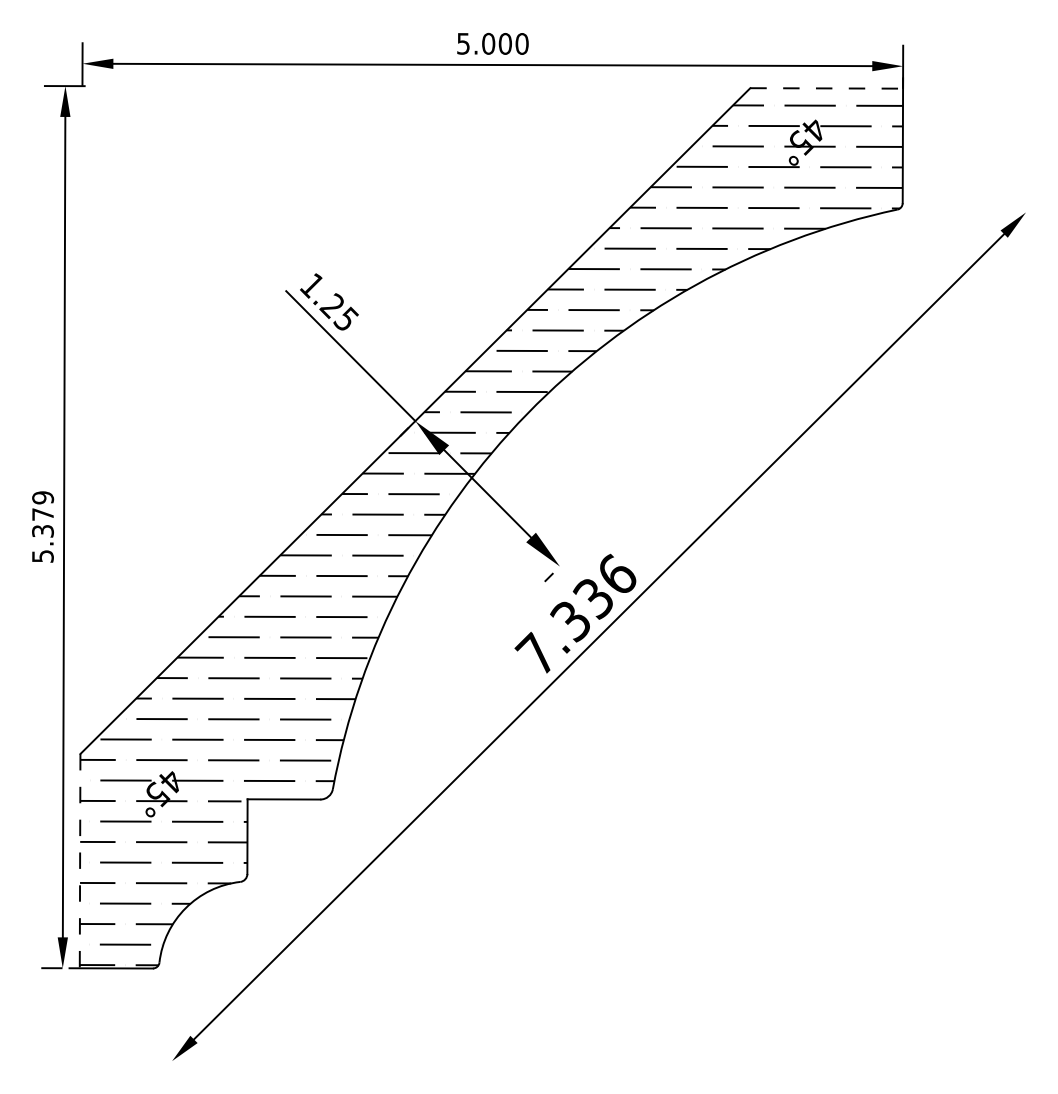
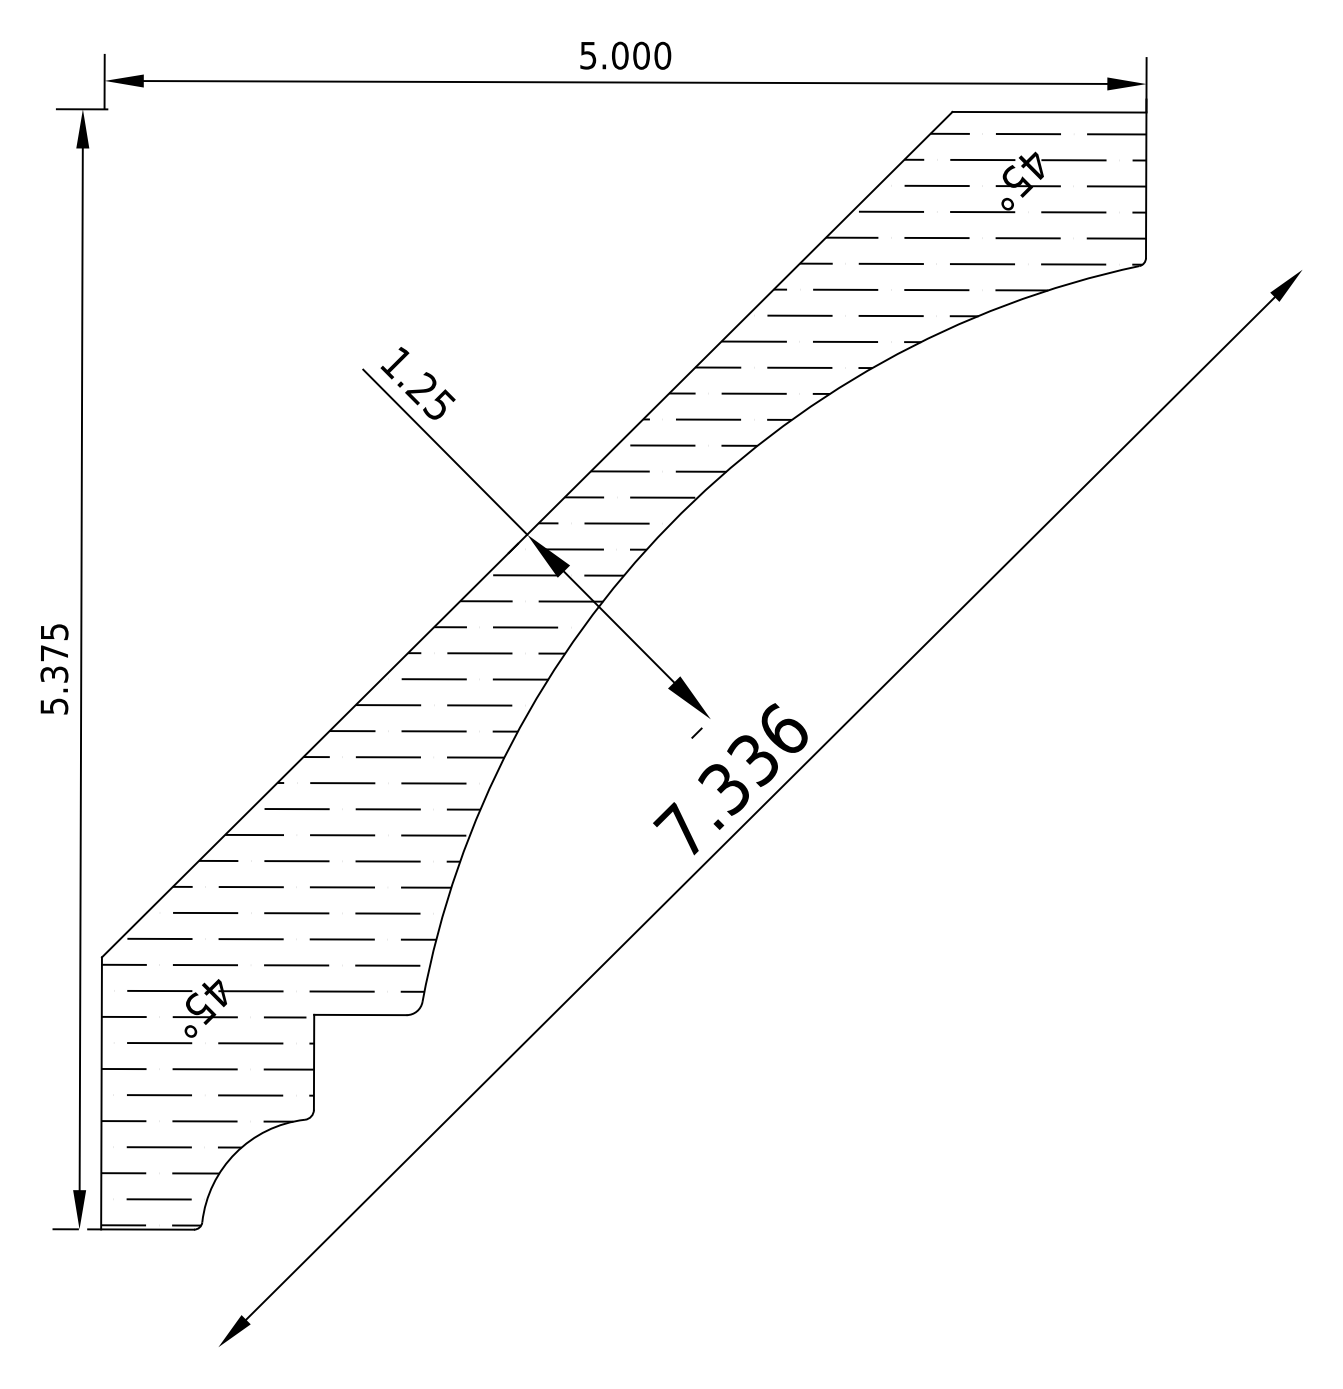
line: (826, 88) -> (1049, 112), dashed -> solid
text: (43, 497) -> (54, 631), 5.379 -> 5.375
line: (80, 861) -> (101, 1093), dashed -> solid

